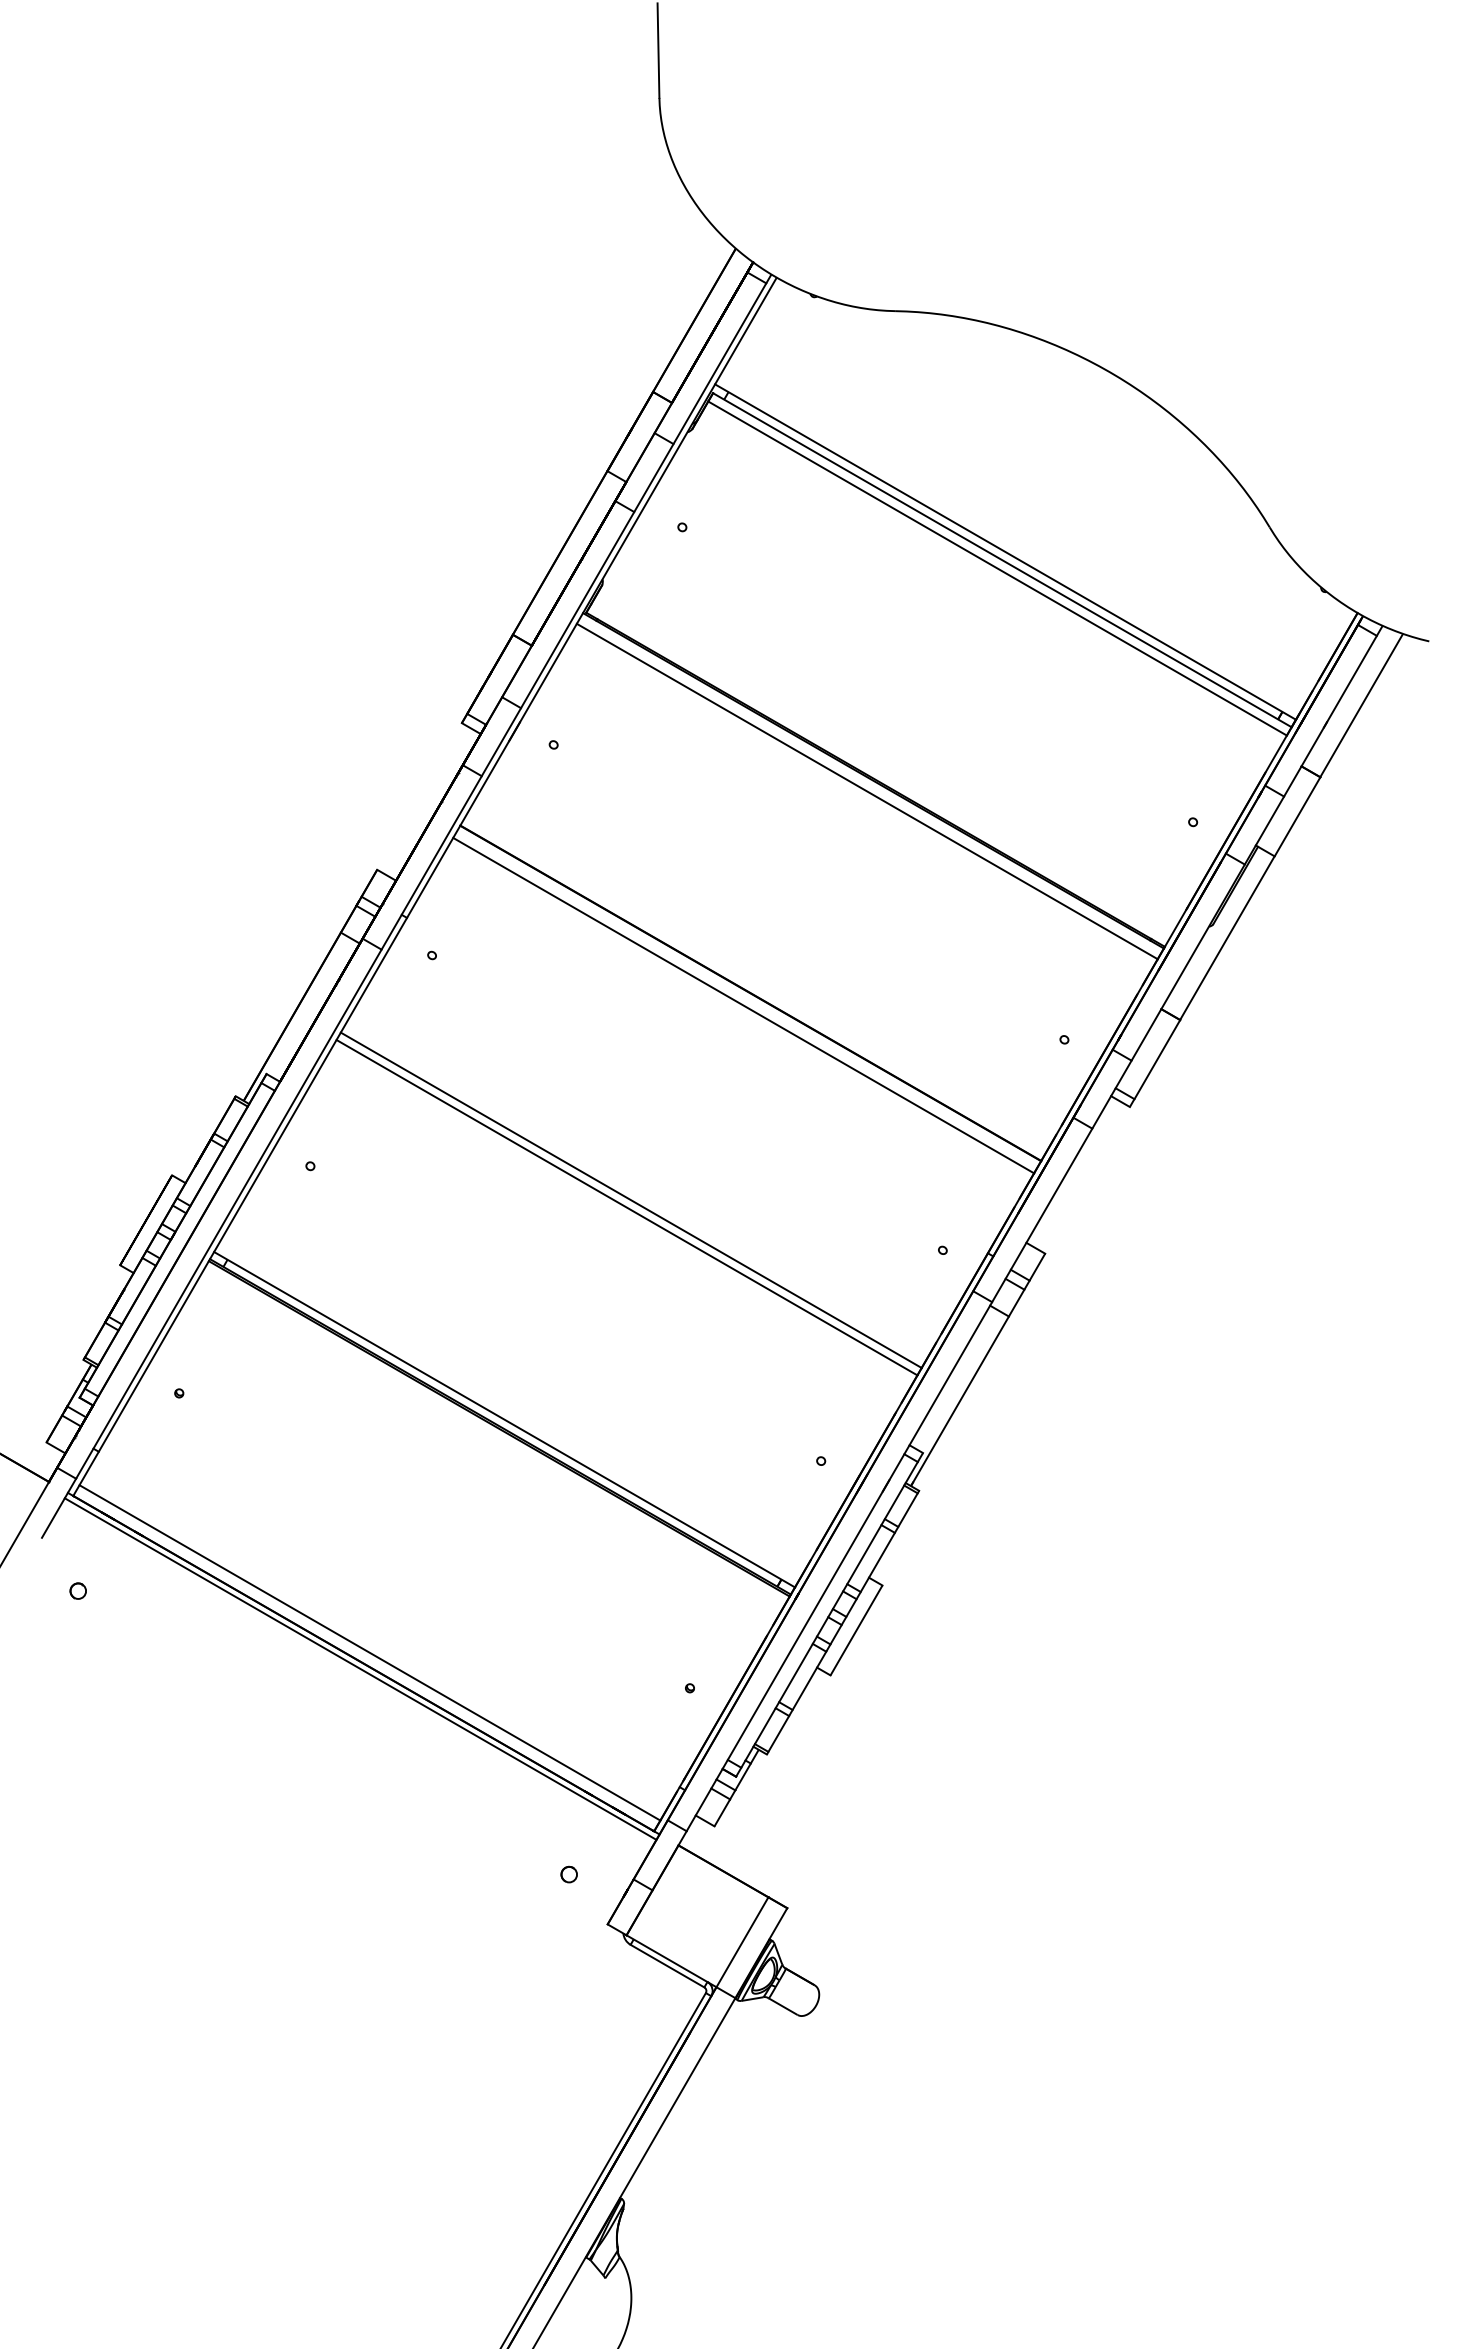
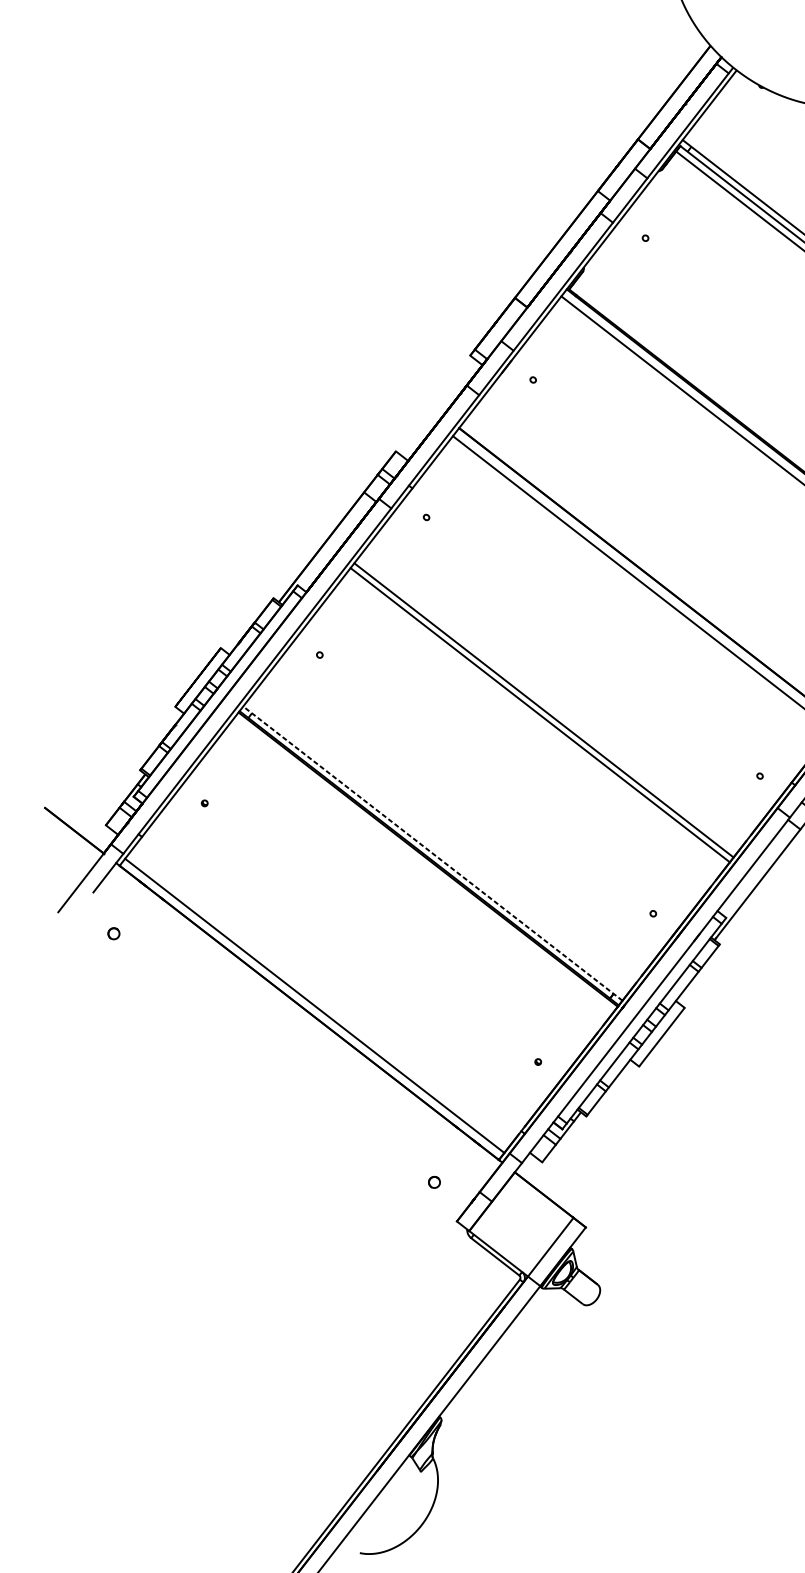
line: (504, 1419) -> (432, 853), solid -> dashed
line: (360, 1668) -> (306, 1016), removed

